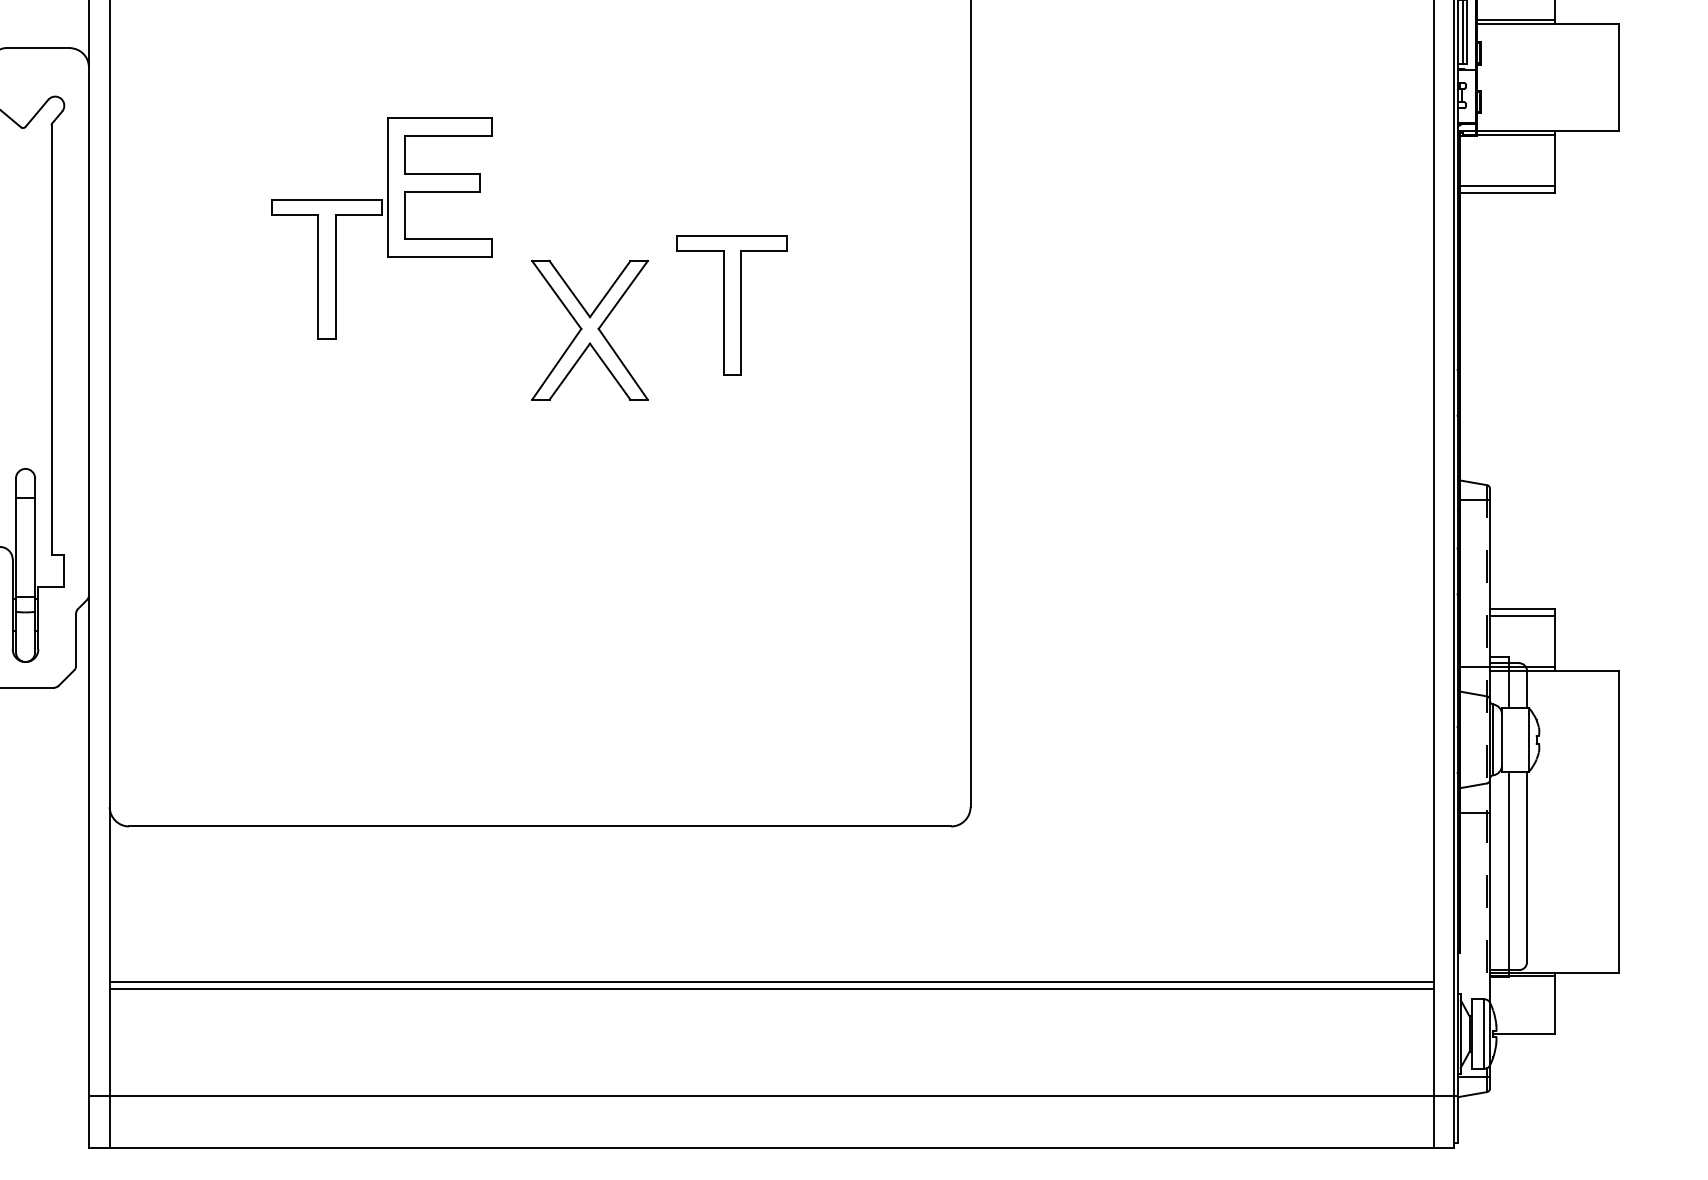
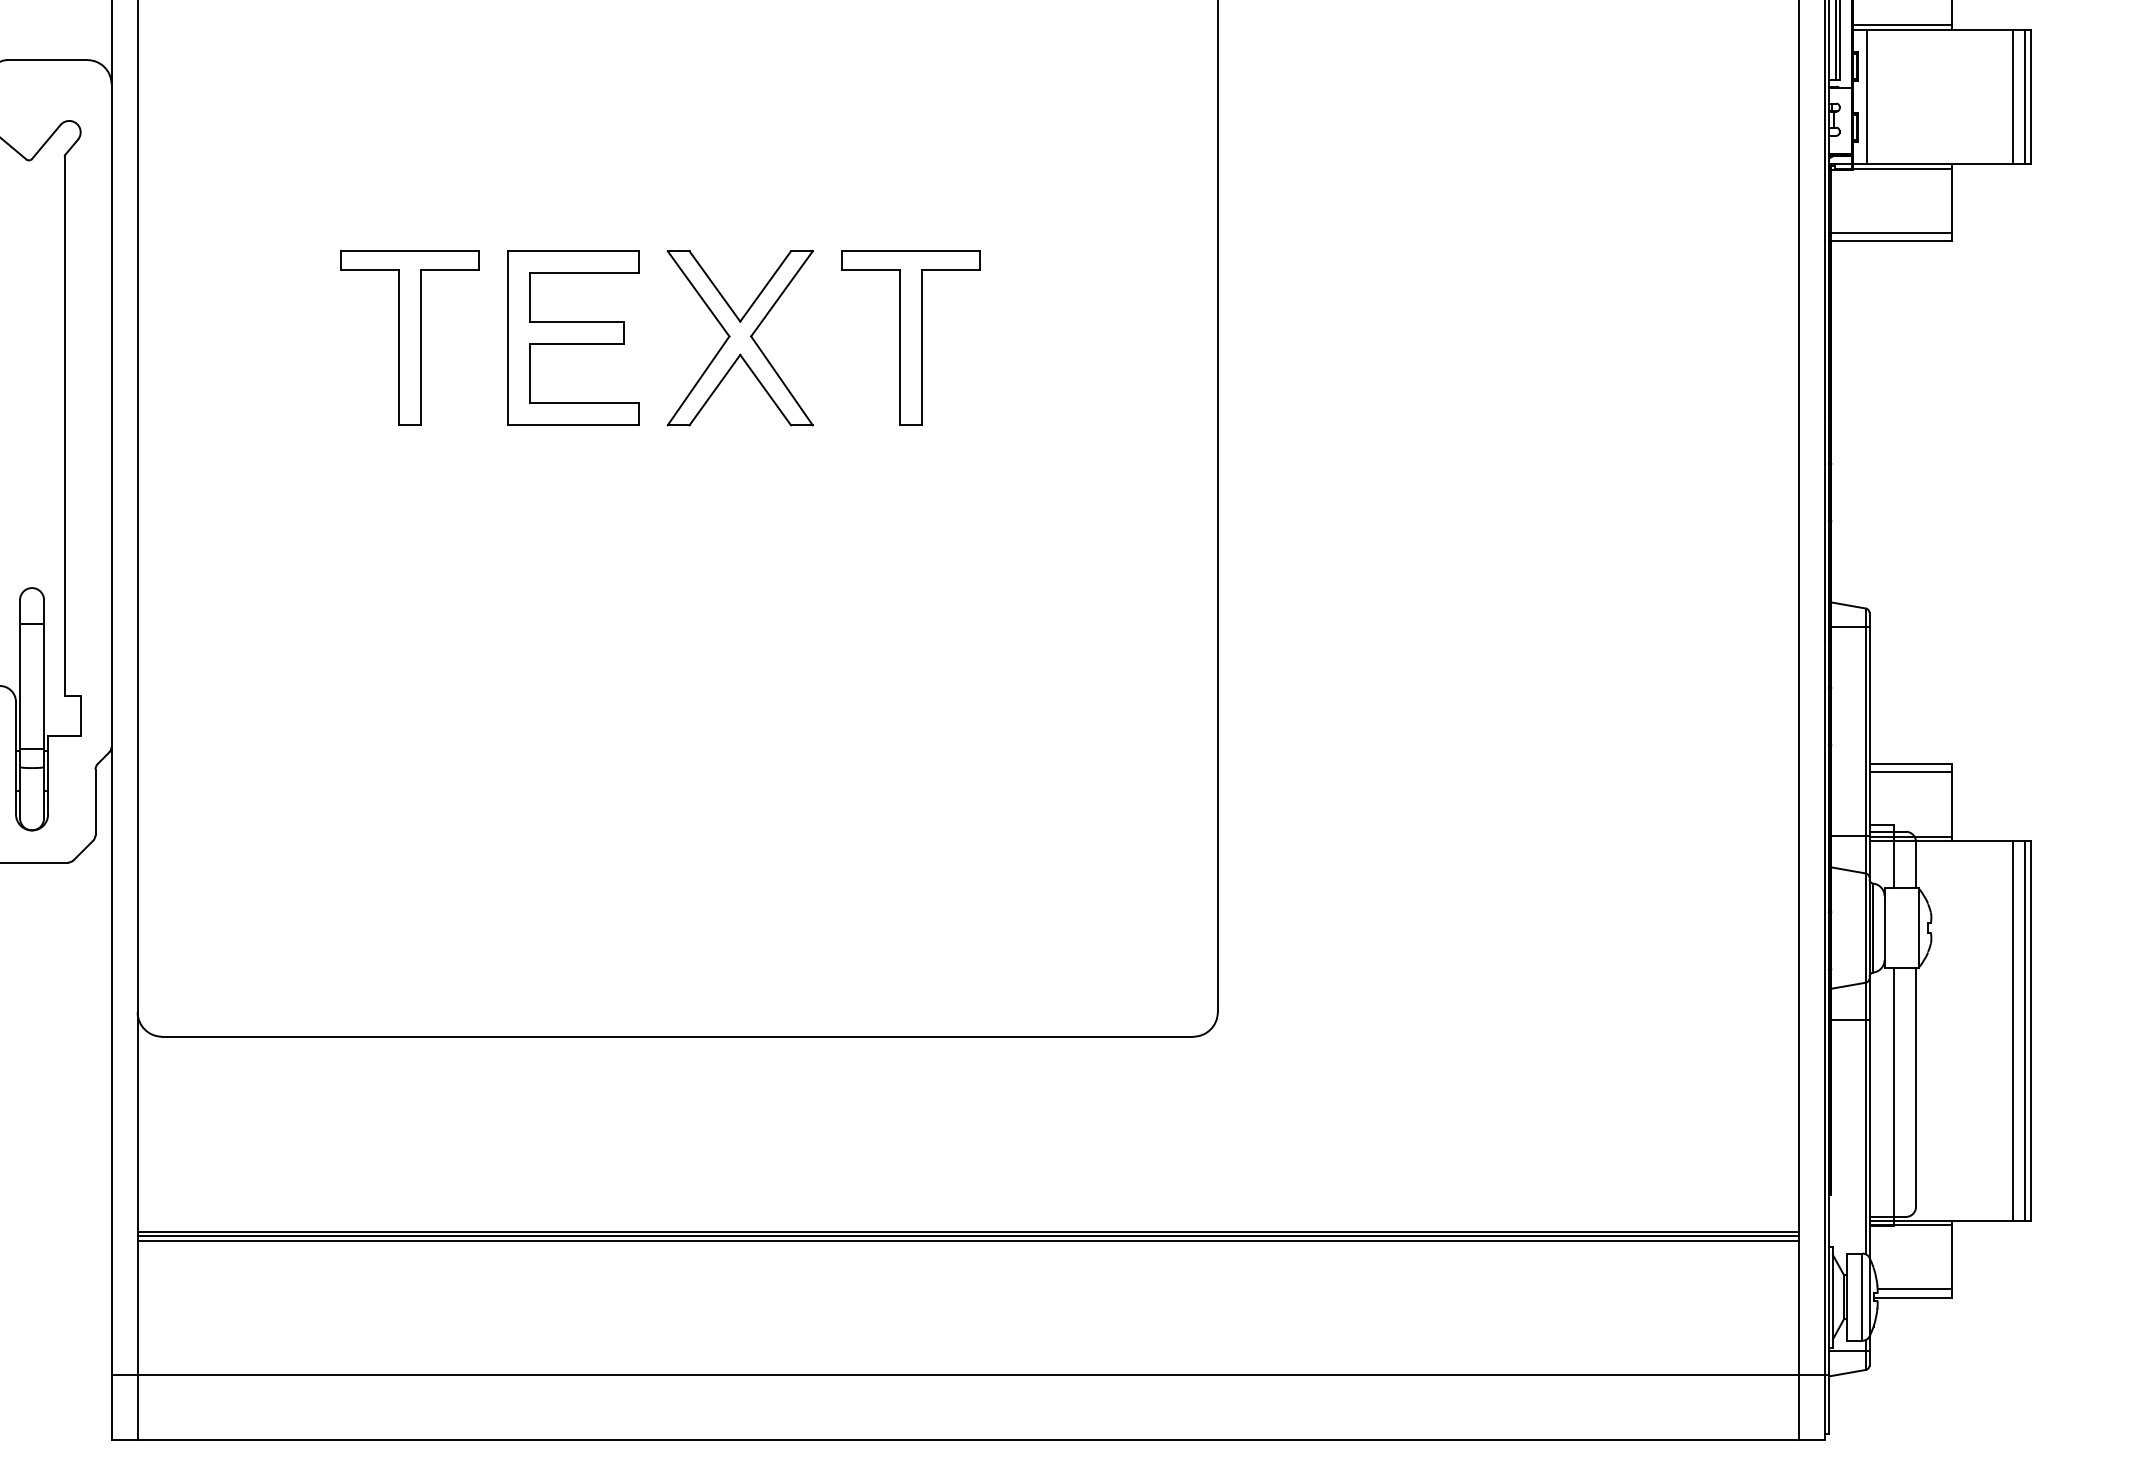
line: (1488, 77) -> (1867, 96), added
line: (1603, 77) -> (2012, 96), added
line: (1613, 77) -> (2024, 96), added
part: (439, 187) -> (573, 337), moved
part: (732, 305) -> (910, 337), moved
part: (589, 330) -> (739, 338), moved
line: (1486, 742) -> (1865, 931), dashed -> solid
line: (1603, 821) -> (2012, 1030), added
line: (1613, 821) -> (2024, 1030), added
line: (771, 985) -> (967, 1236), added
line: (1525, 1027) -> (1914, 1289), added

